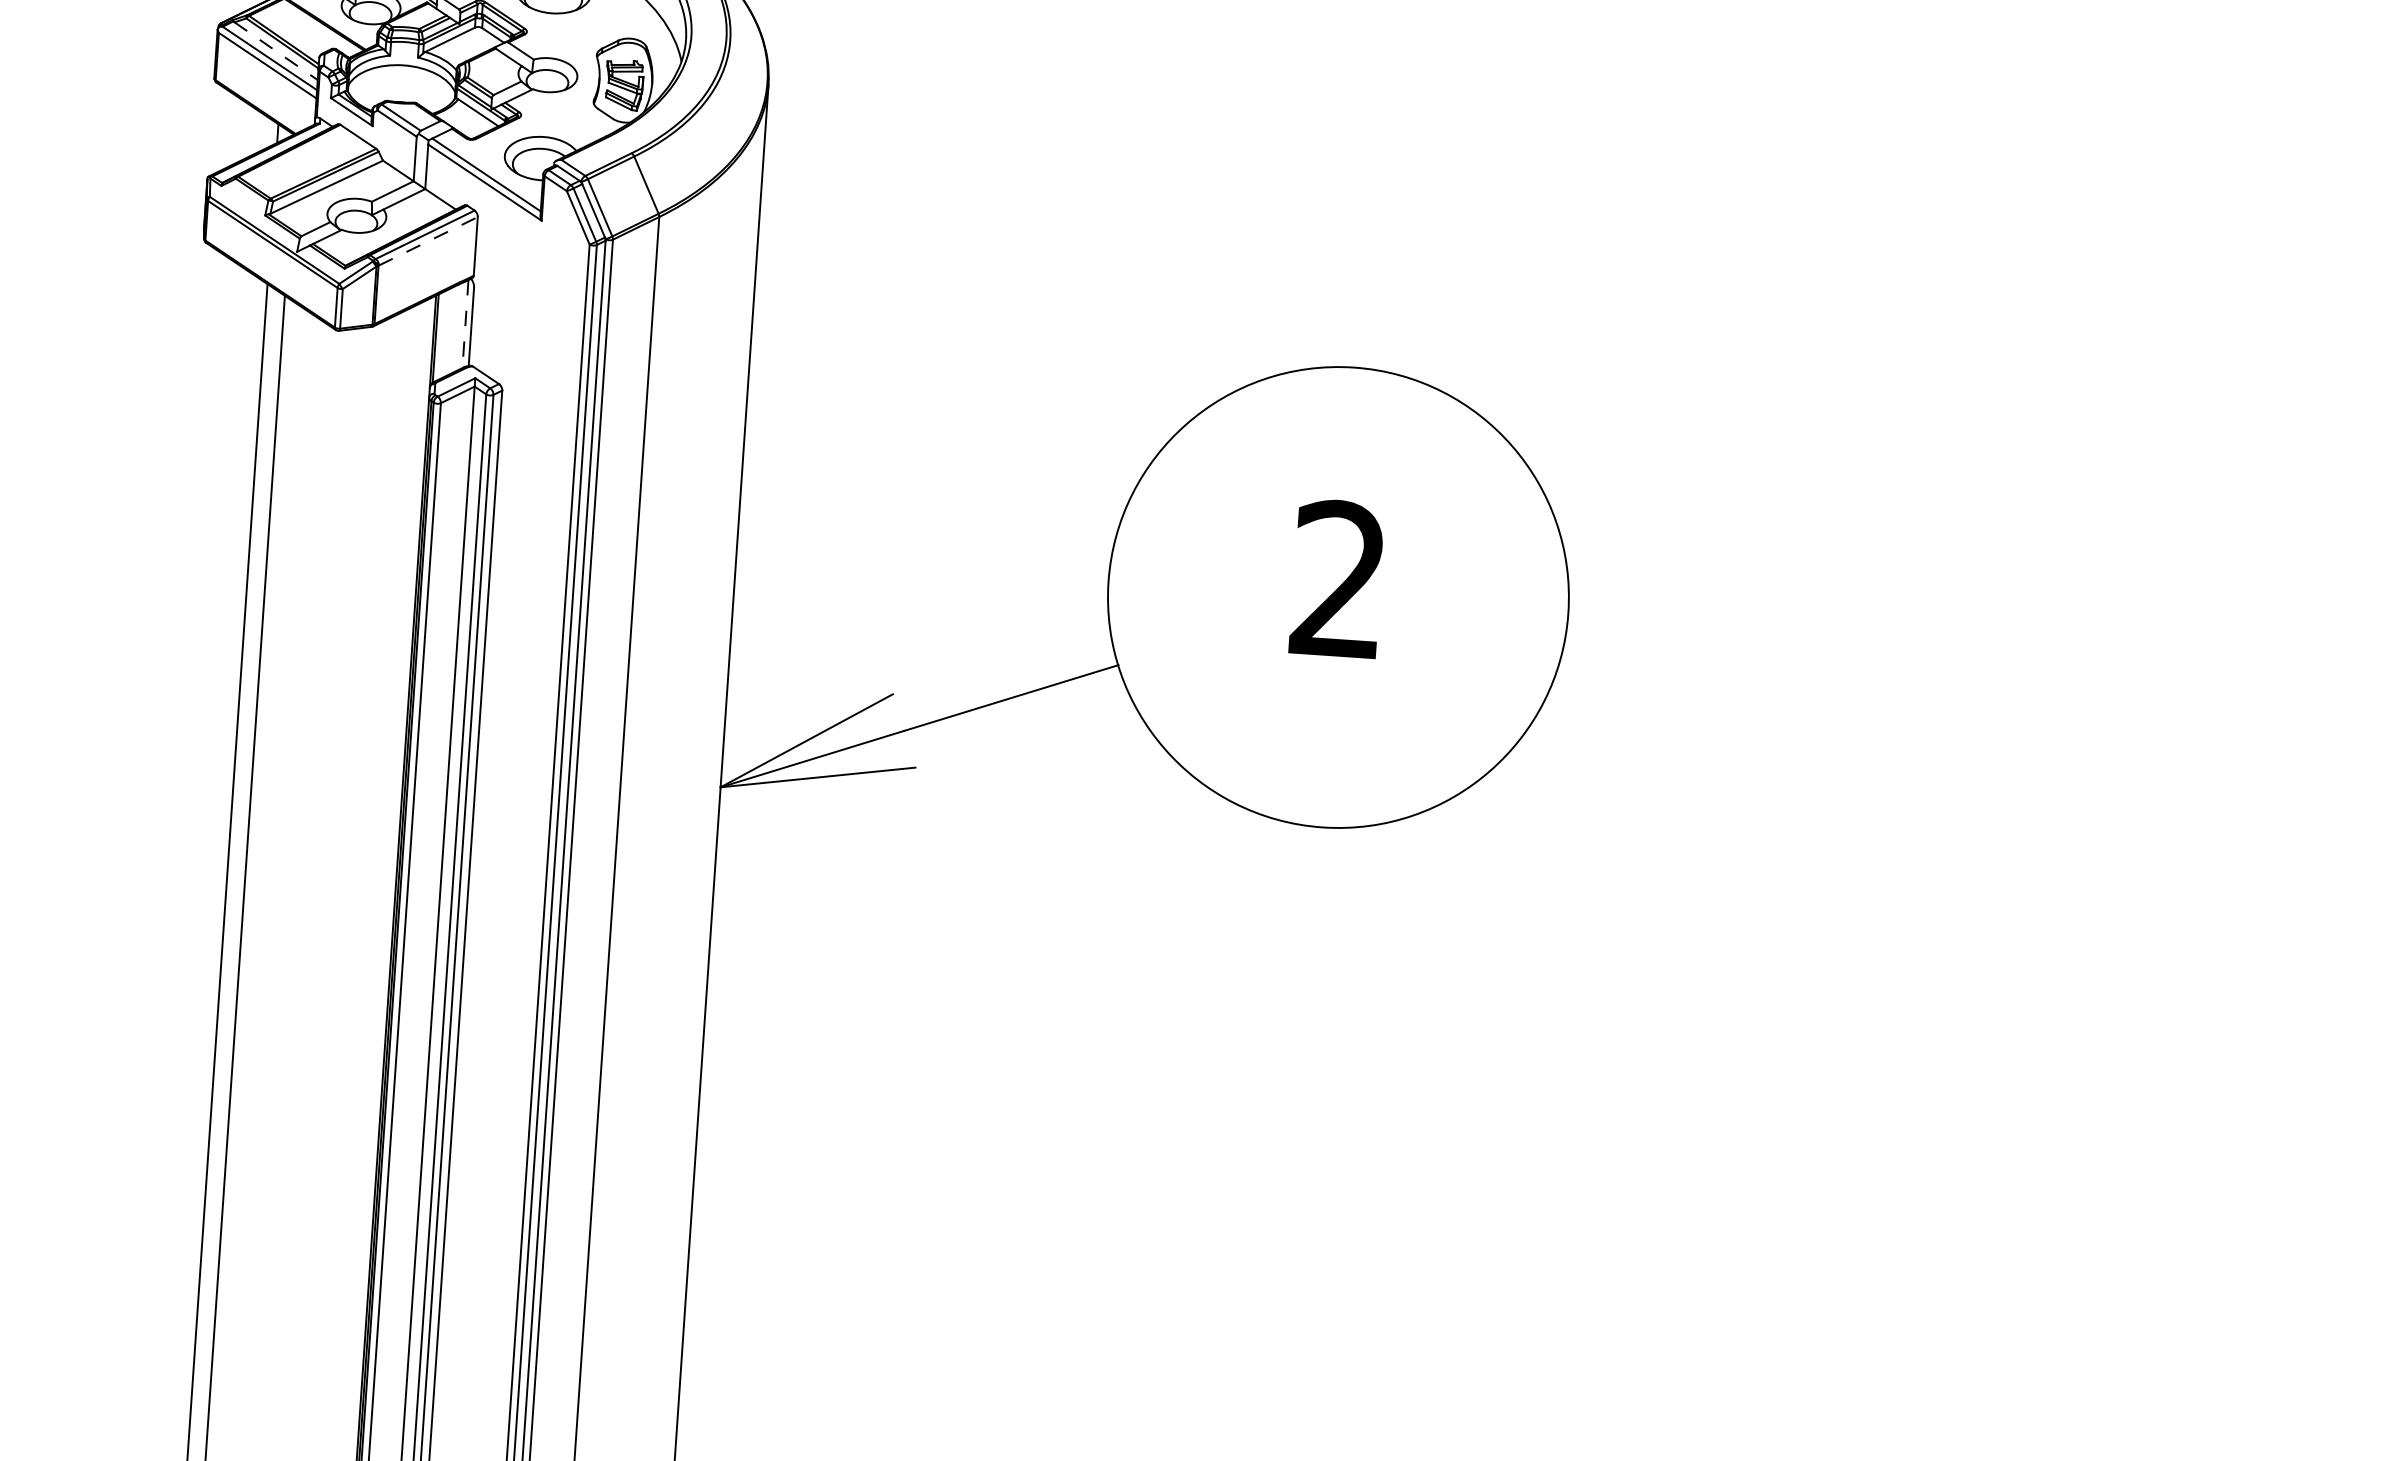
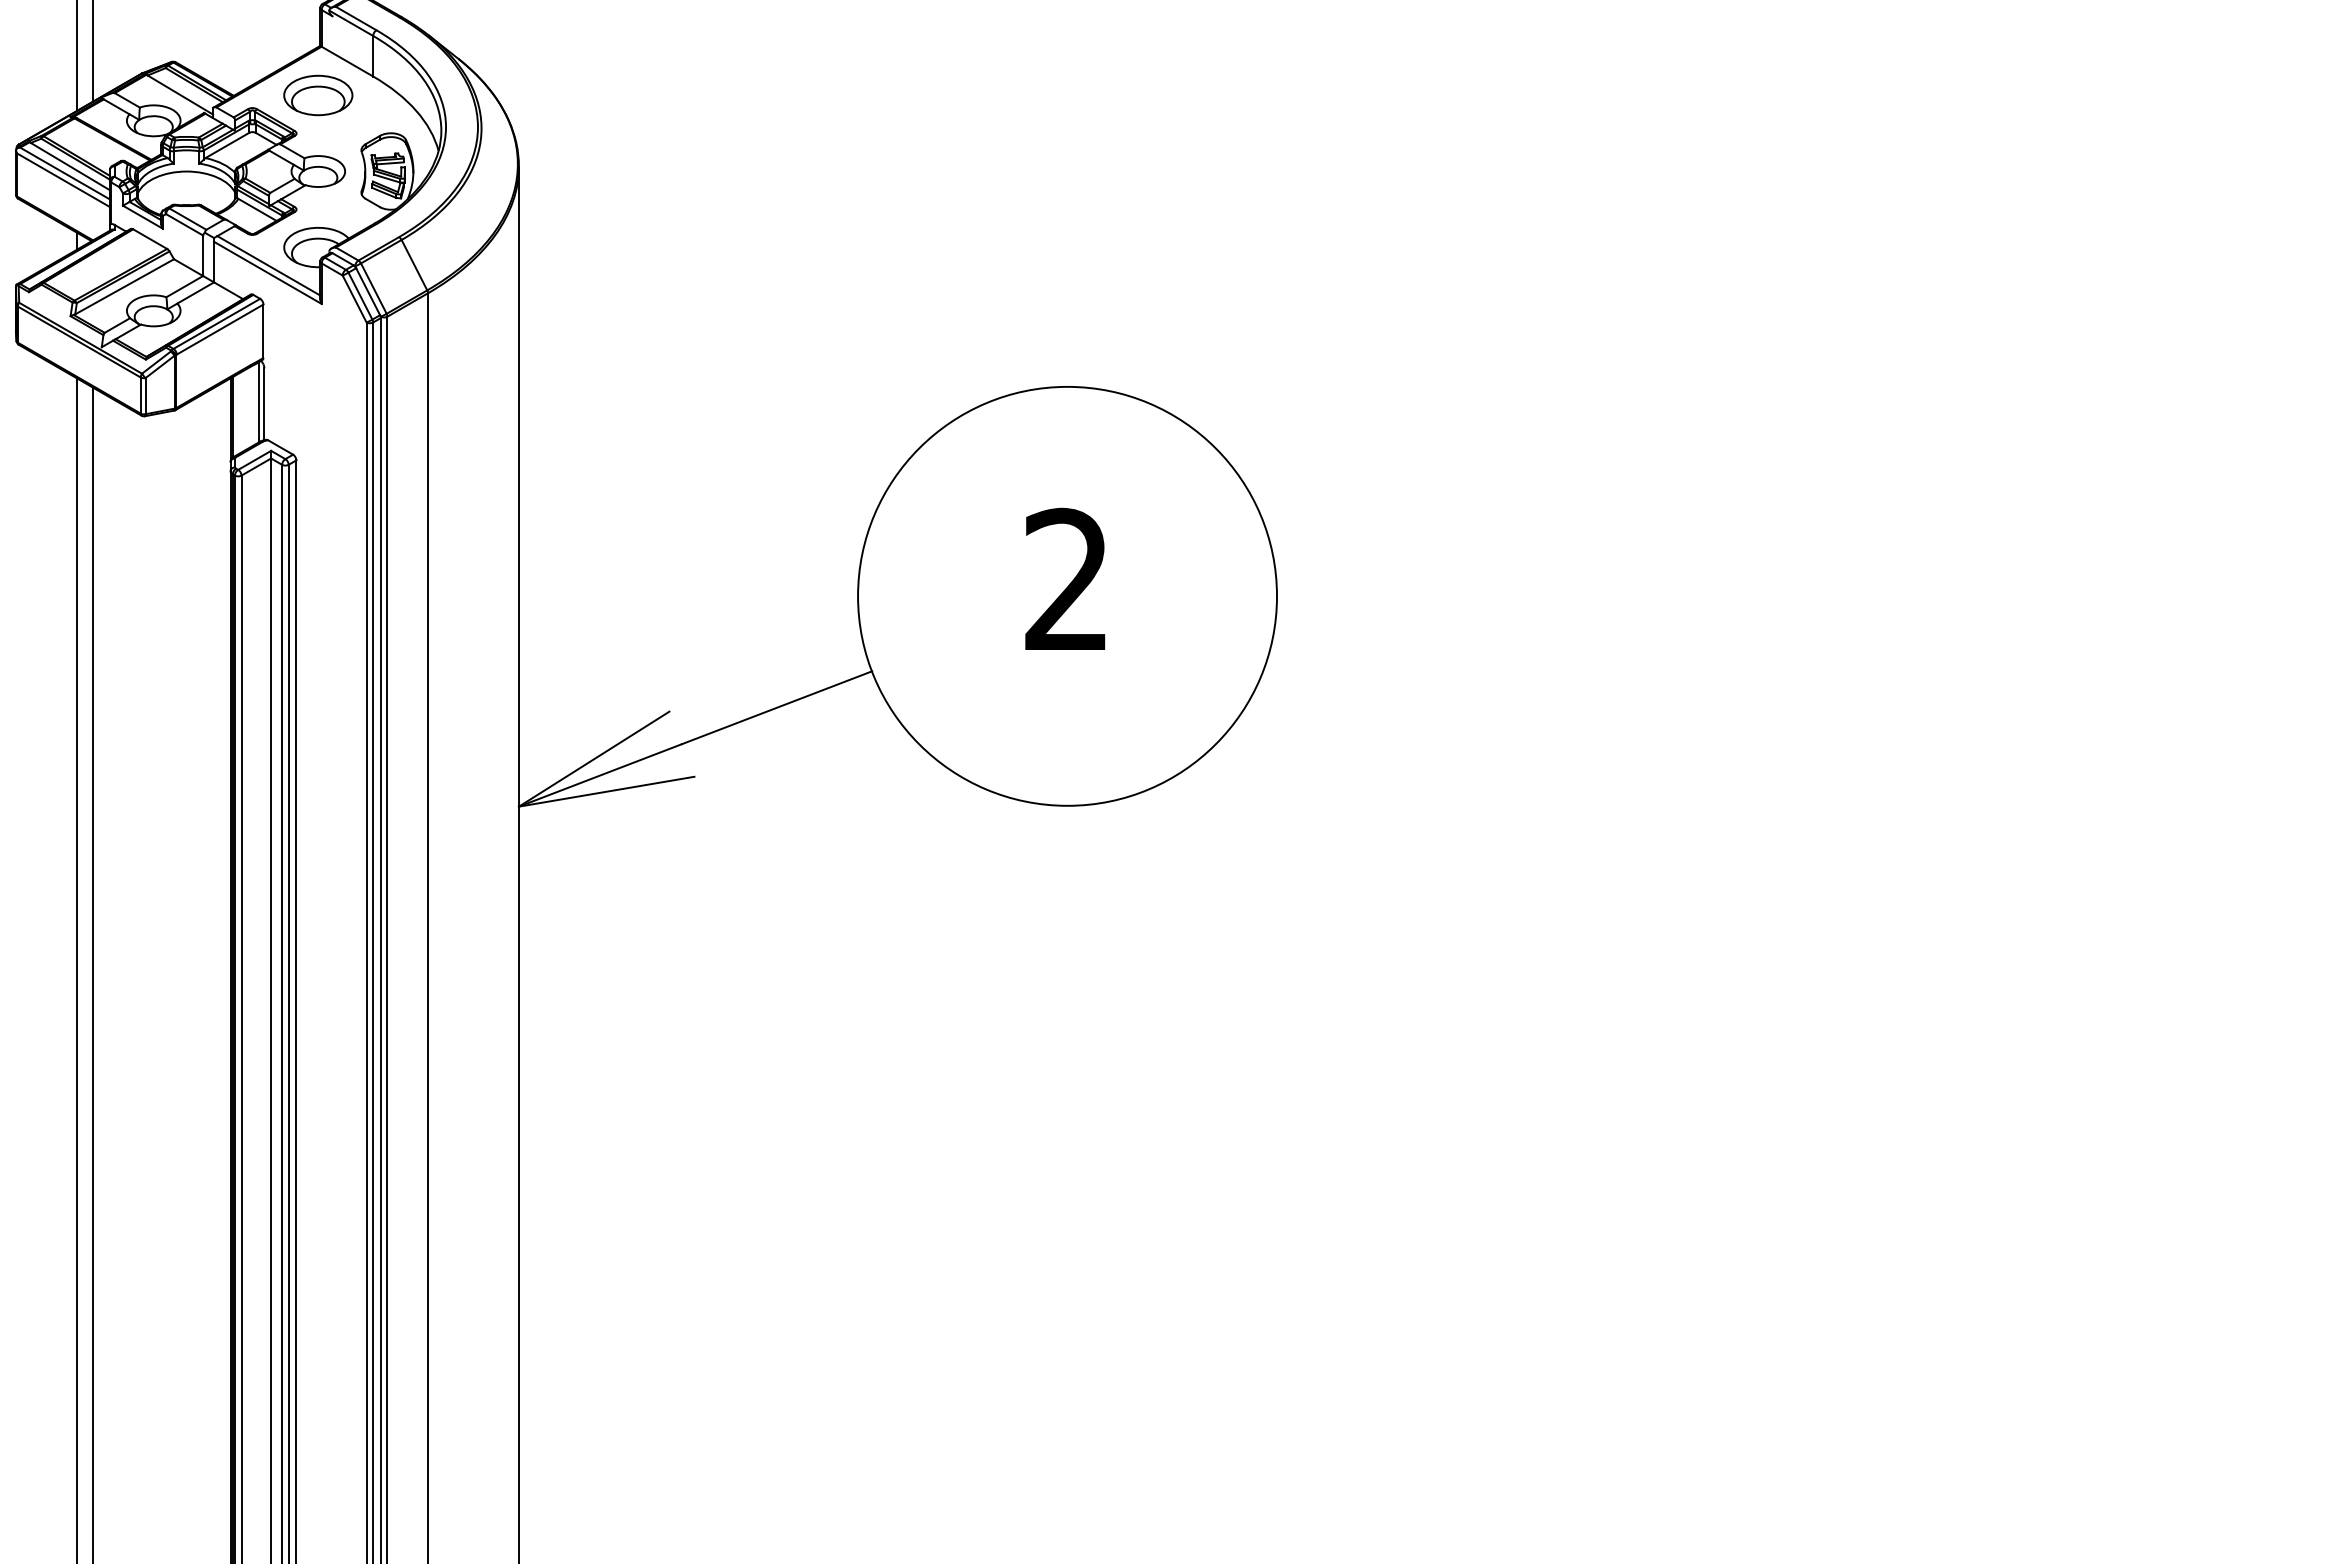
line: (276, 51) -> (70, 166), dashed -> solid
line: (428, 241) -> (220, 329), dashed -> solid
line: (465, 324) -> (258, 402), dashed -> solid

